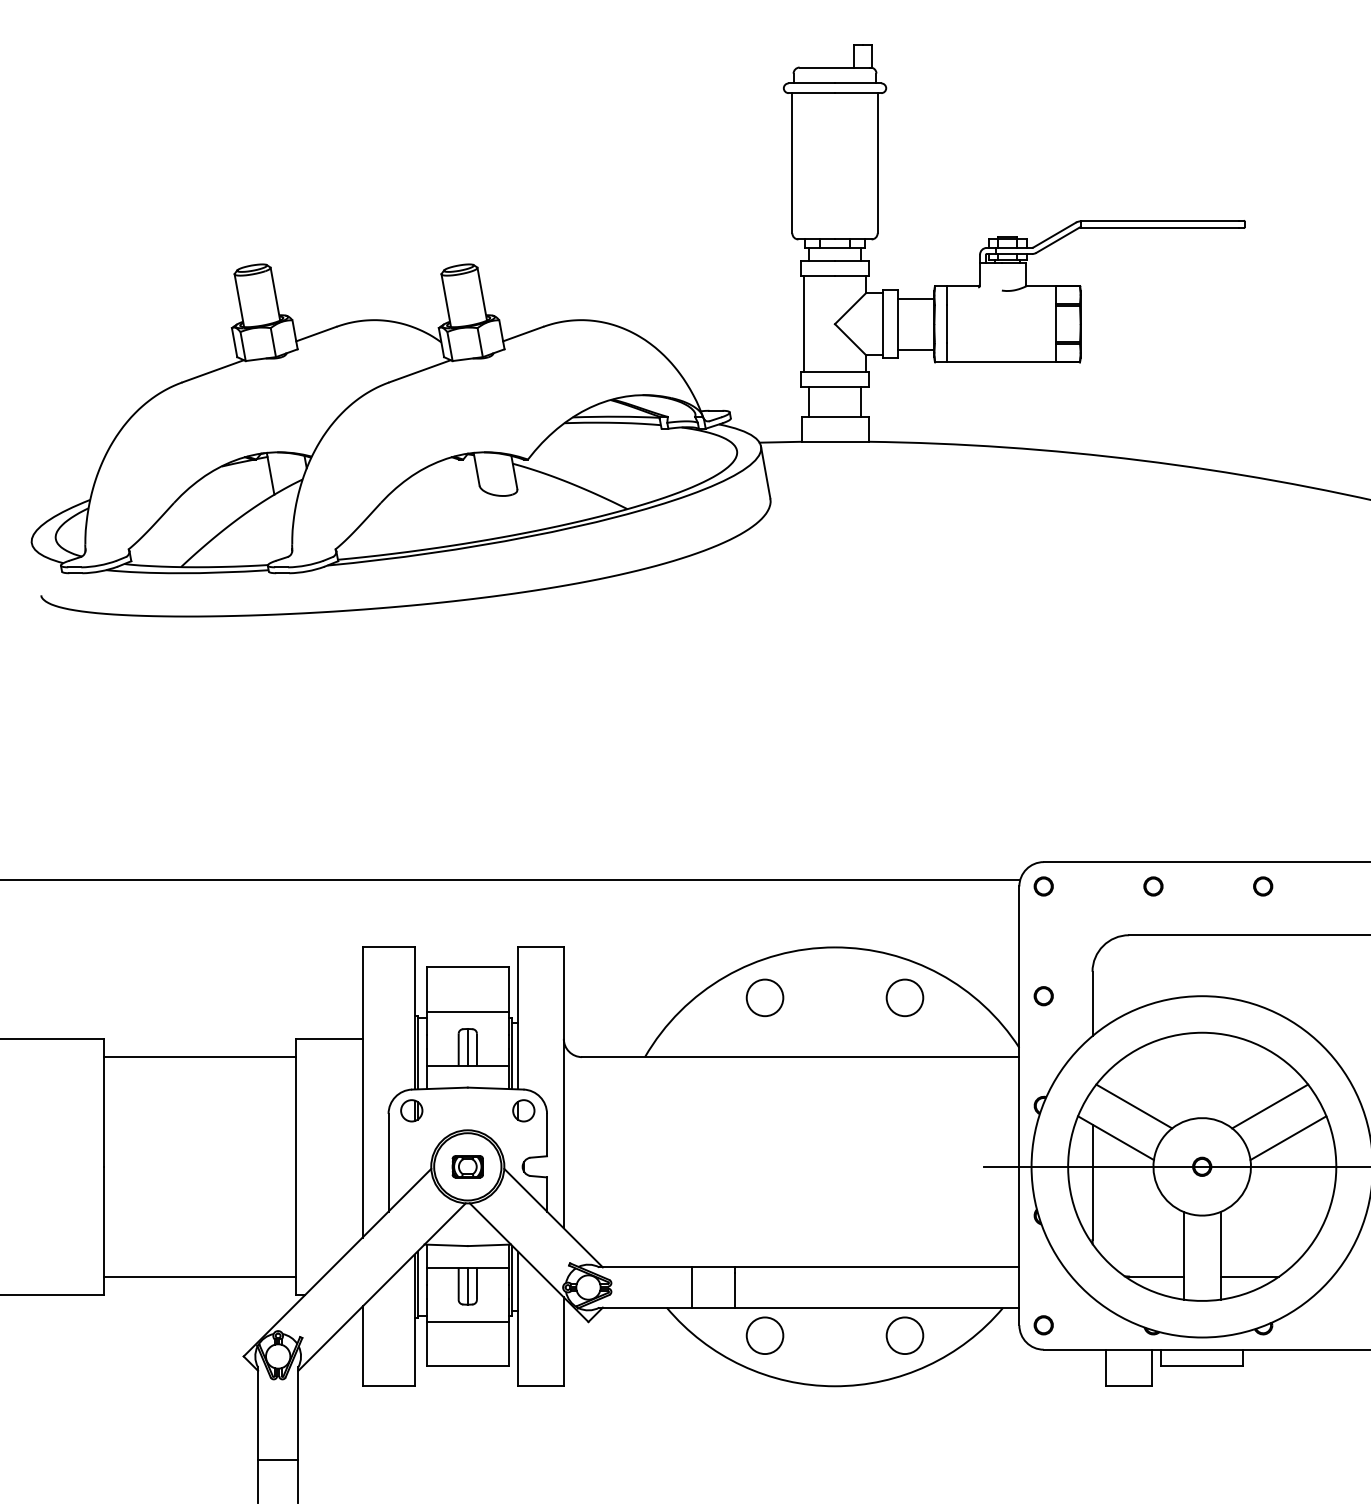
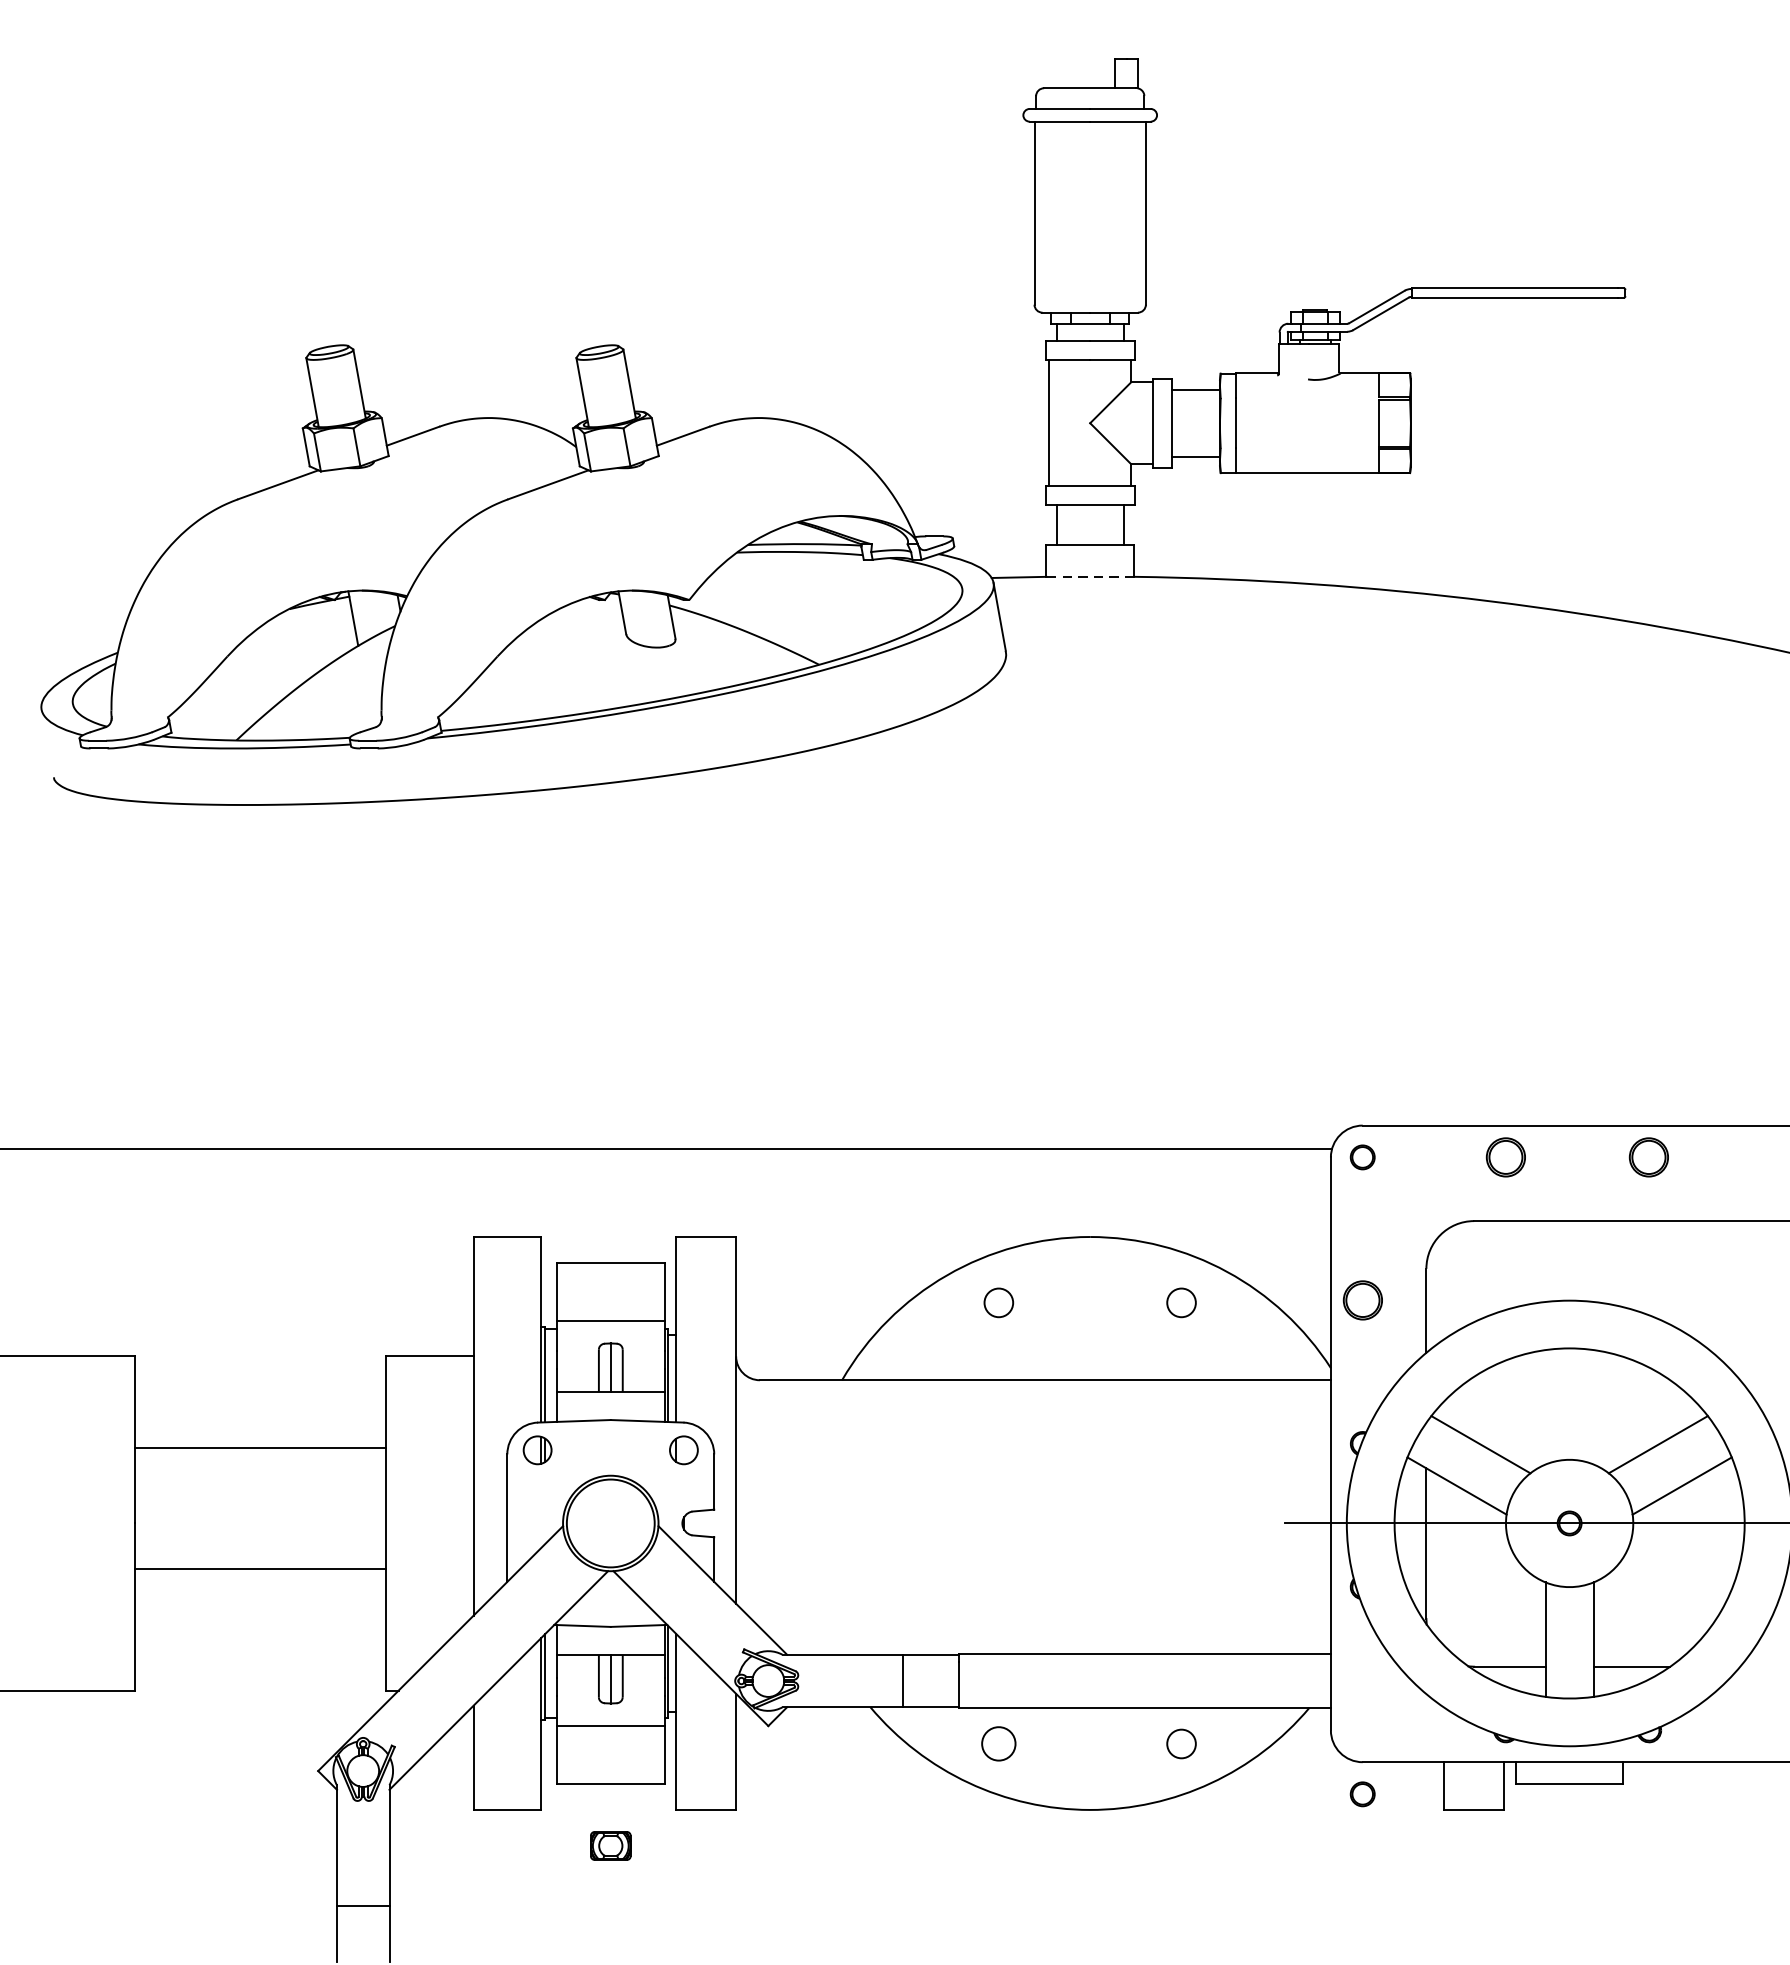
line: (835, 441) -> (1090, 576), solid -> dashed
circle: (1153, 886) -> (1506, 1157), size x1.6
circle: (1263, 886) -> (1649, 1157), size x1.6
circle: (1043, 996) -> (1362, 1301), size x1.6
circle: (764, 997) -> (998, 1302), size x0.6
circle: (904, 997) -> (1180, 1302), size x0.6
line: (199, 1057) -> (260, 1448), moved
part: (467, 1166) -> (610, 1845), moved
line: (199, 1276) -> (260, 1568), moved
circle: (1043, 1325) -> (1362, 1794), moved
circle: (764, 1335) -> (998, 1743), size x0.7
circle: (904, 1335) -> (1180, 1743), size x0.6

